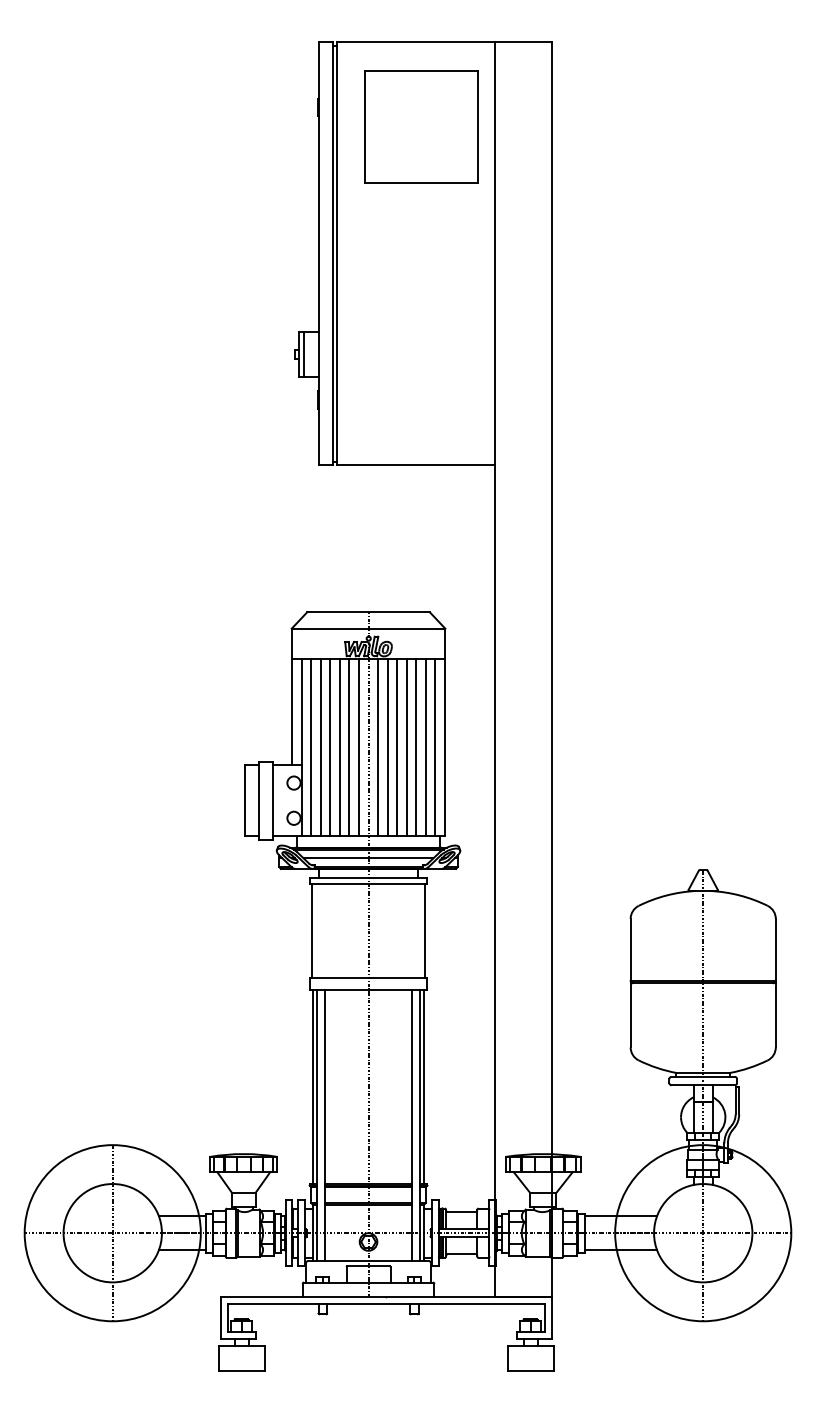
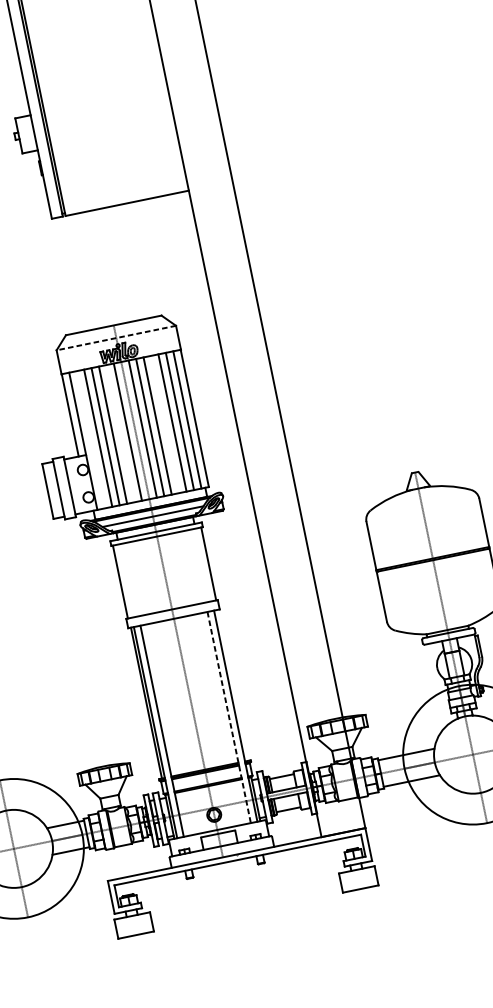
line: (304, 354) -> (22, 135), removed
line: (368, 628) -> (116, 337), solid -> dashed
line: (311, 747) -> (90, 439), removed
line: (349, 747) -> (120, 433), removed
line: (406, 747) -> (164, 424), removed
line: (423, 1086) -> (232, 685), removed
line: (411, 1125) -> (229, 717), solid -> dashed

